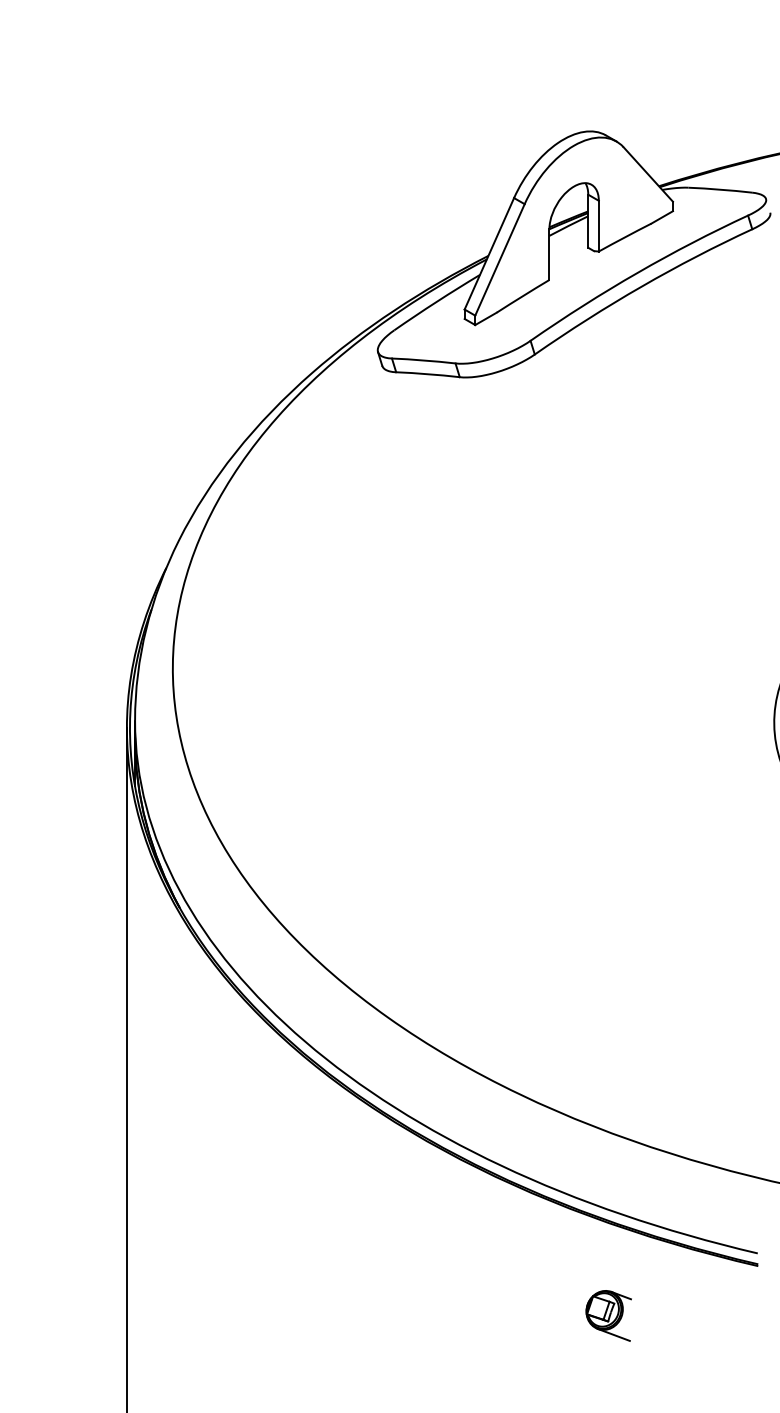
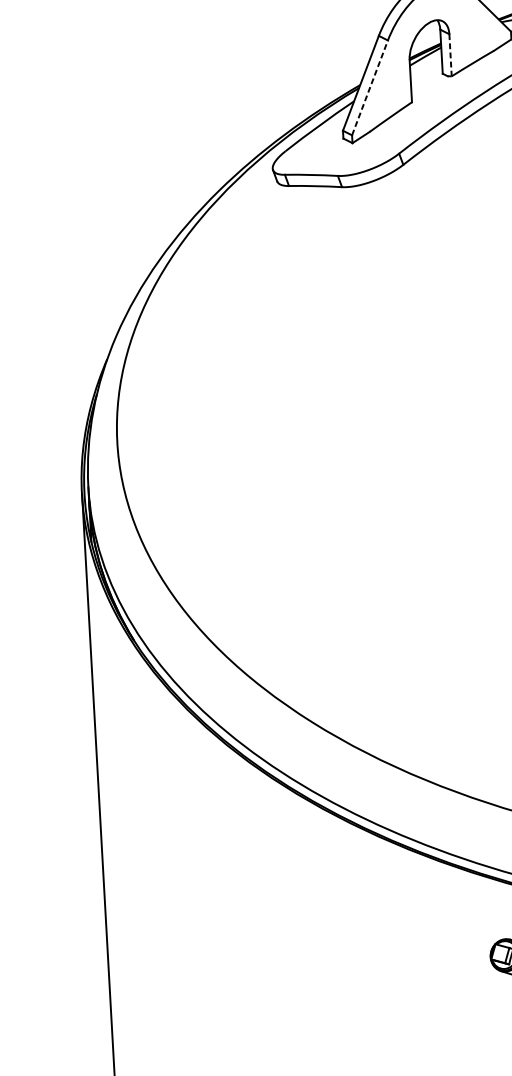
line: (598, 226) -> (450, 55), solid -> dashed
line: (499, 259) -> (369, 87), solid -> dashed

